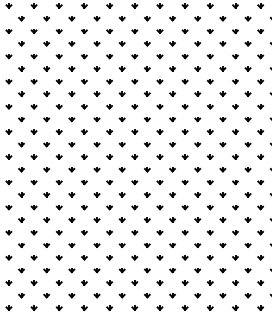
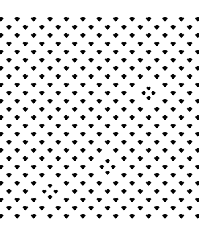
part: (235, 120) -> (148, 93), size x0.6
part: (172, 232) -> (107, 166), size x0.7
part: (83, 270) -> (49, 191), size x0.7

